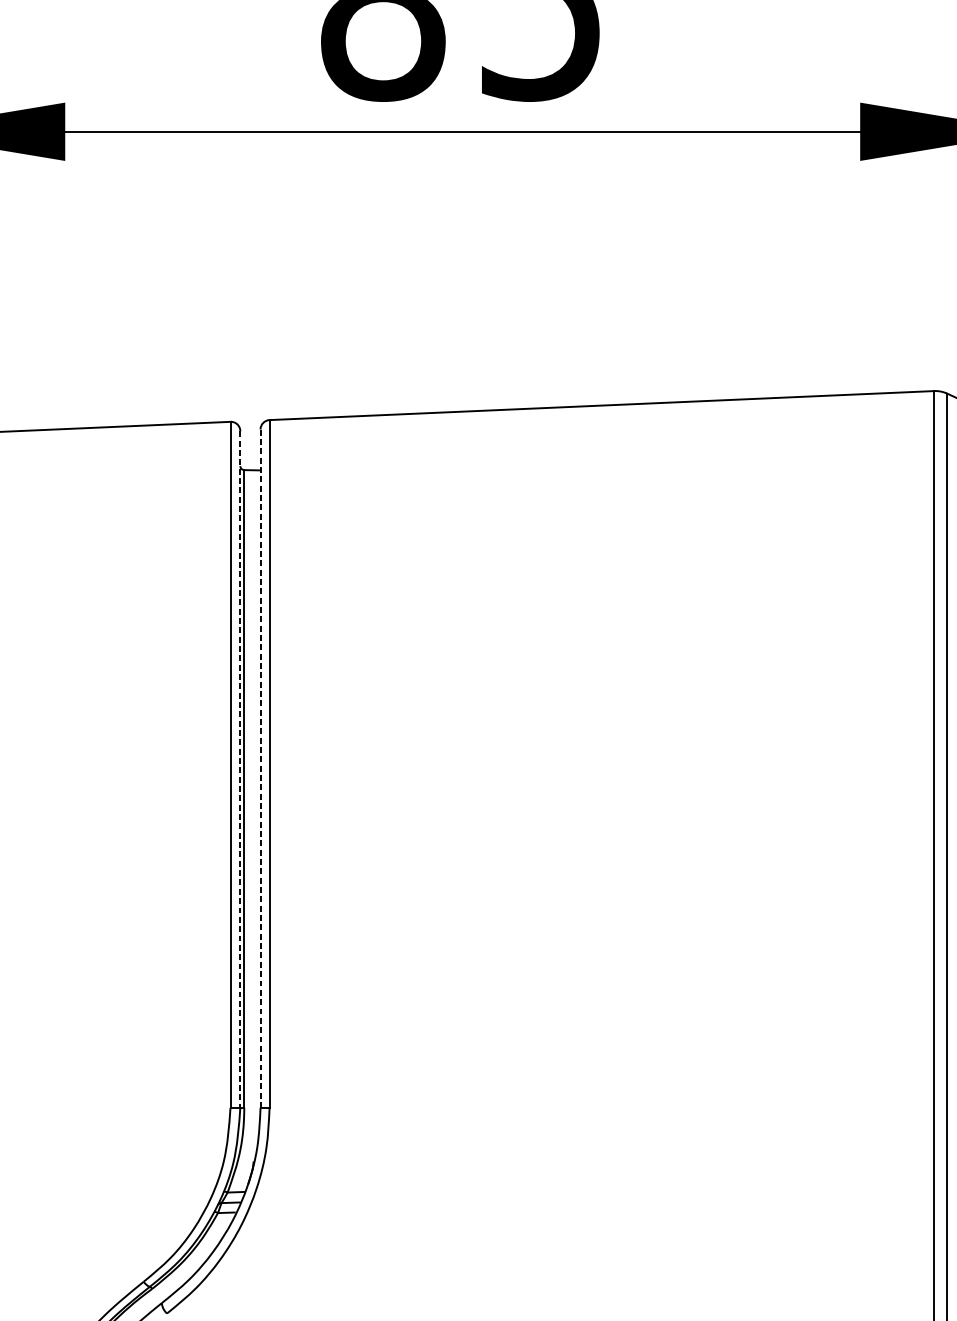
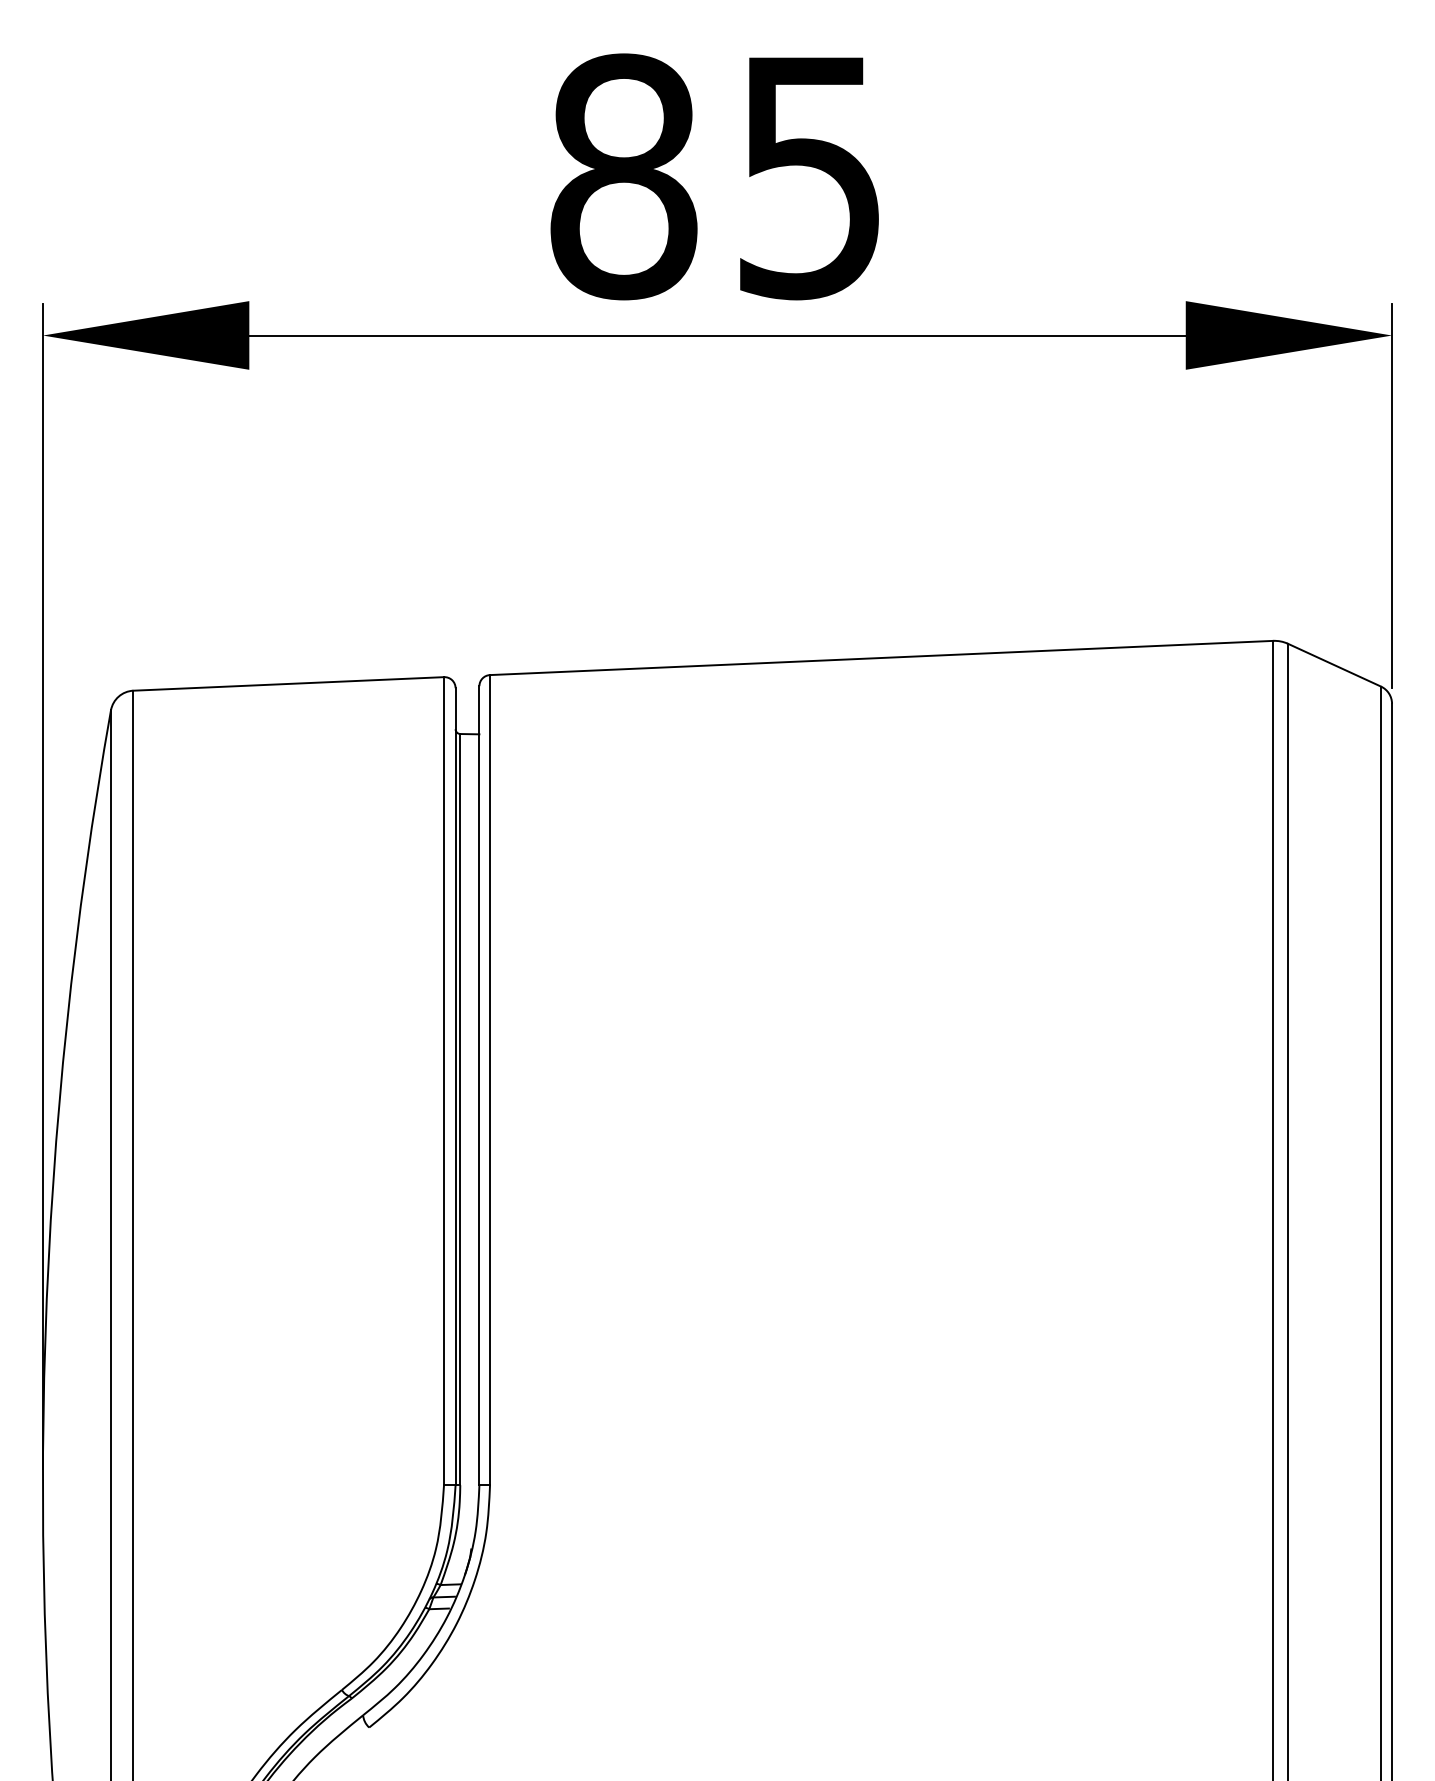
line: (260, 768) -> (479, 1085), dashed -> solid
line: (240, 770) -> (455, 1087), dashed -> solid

